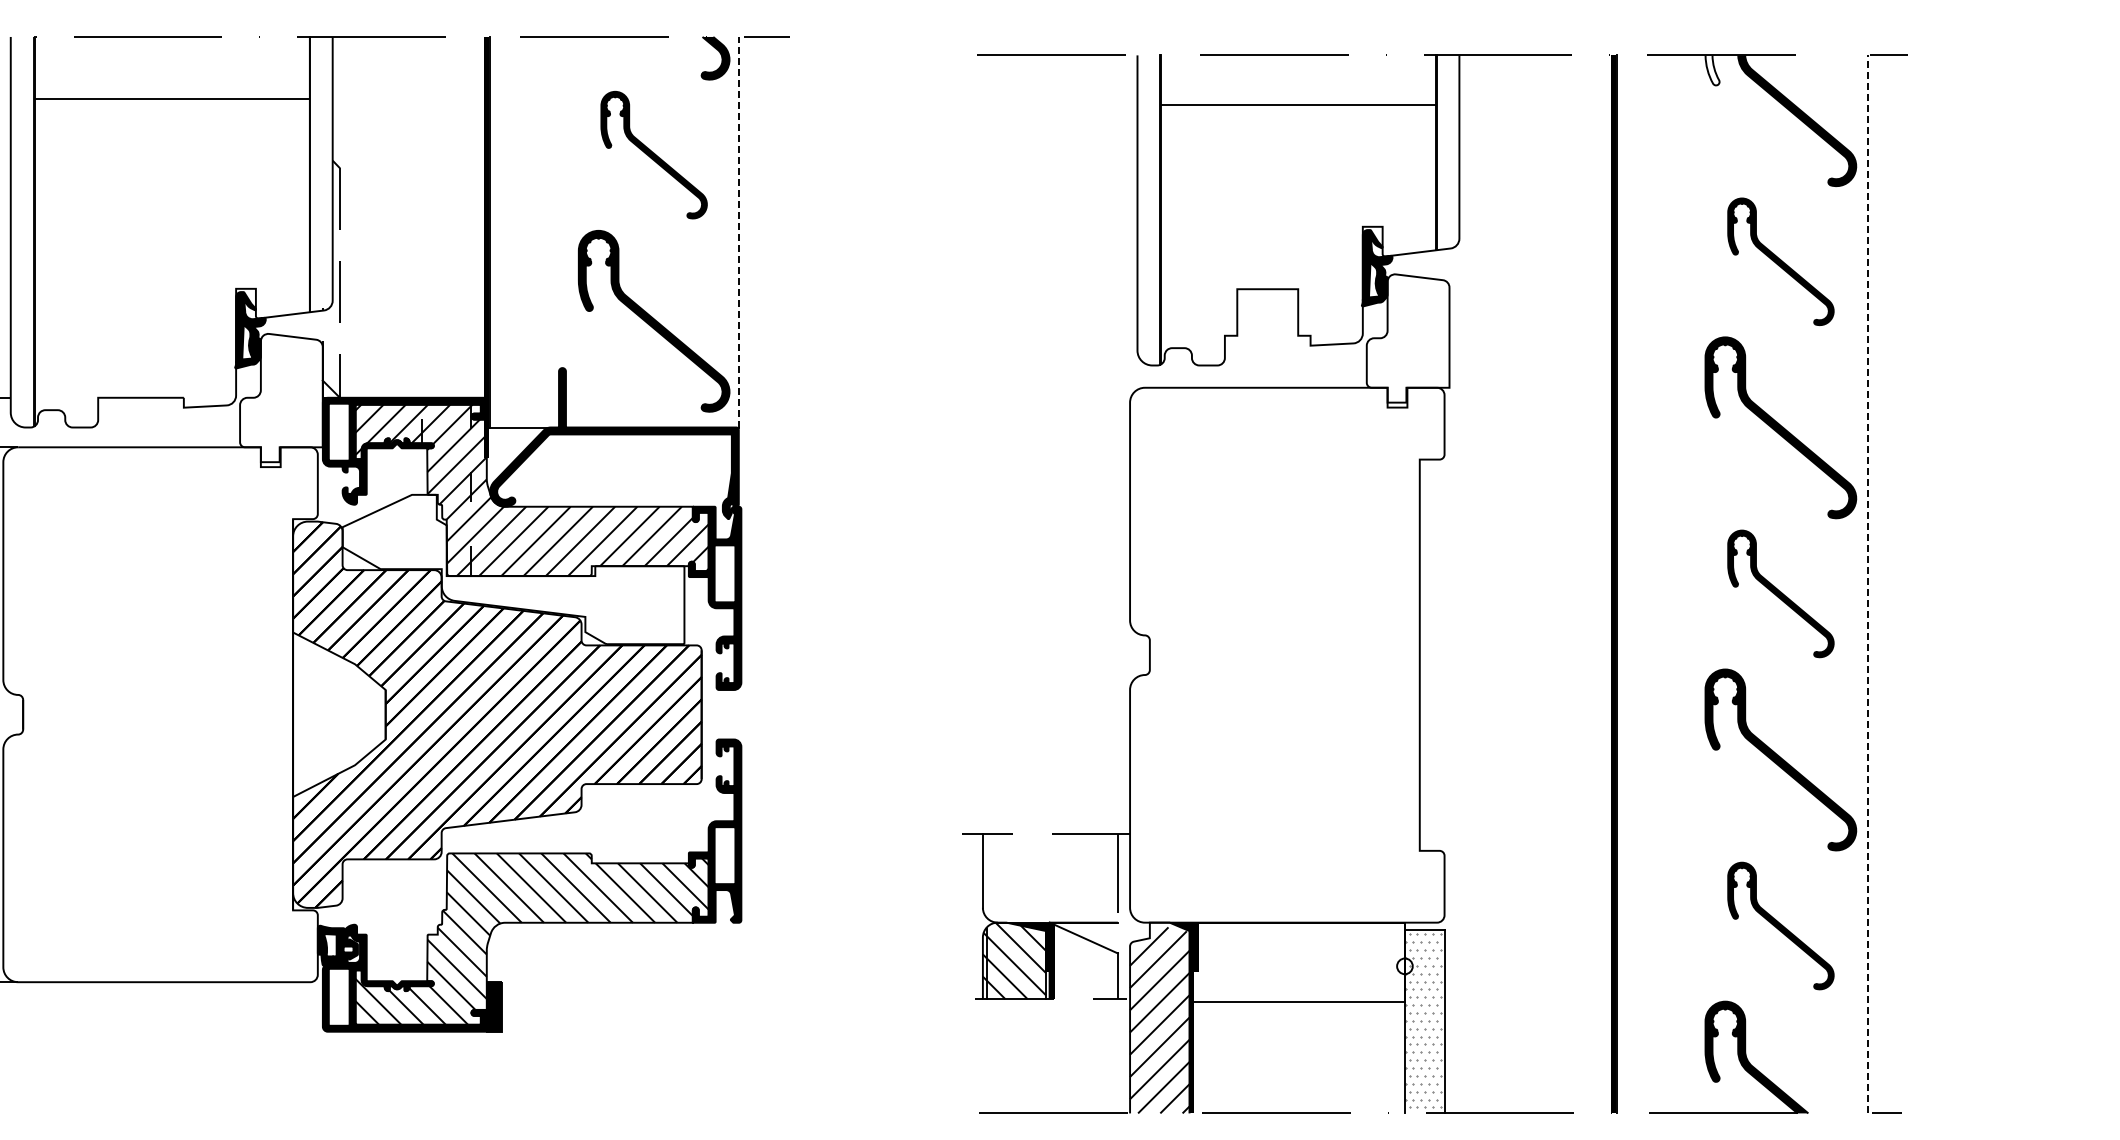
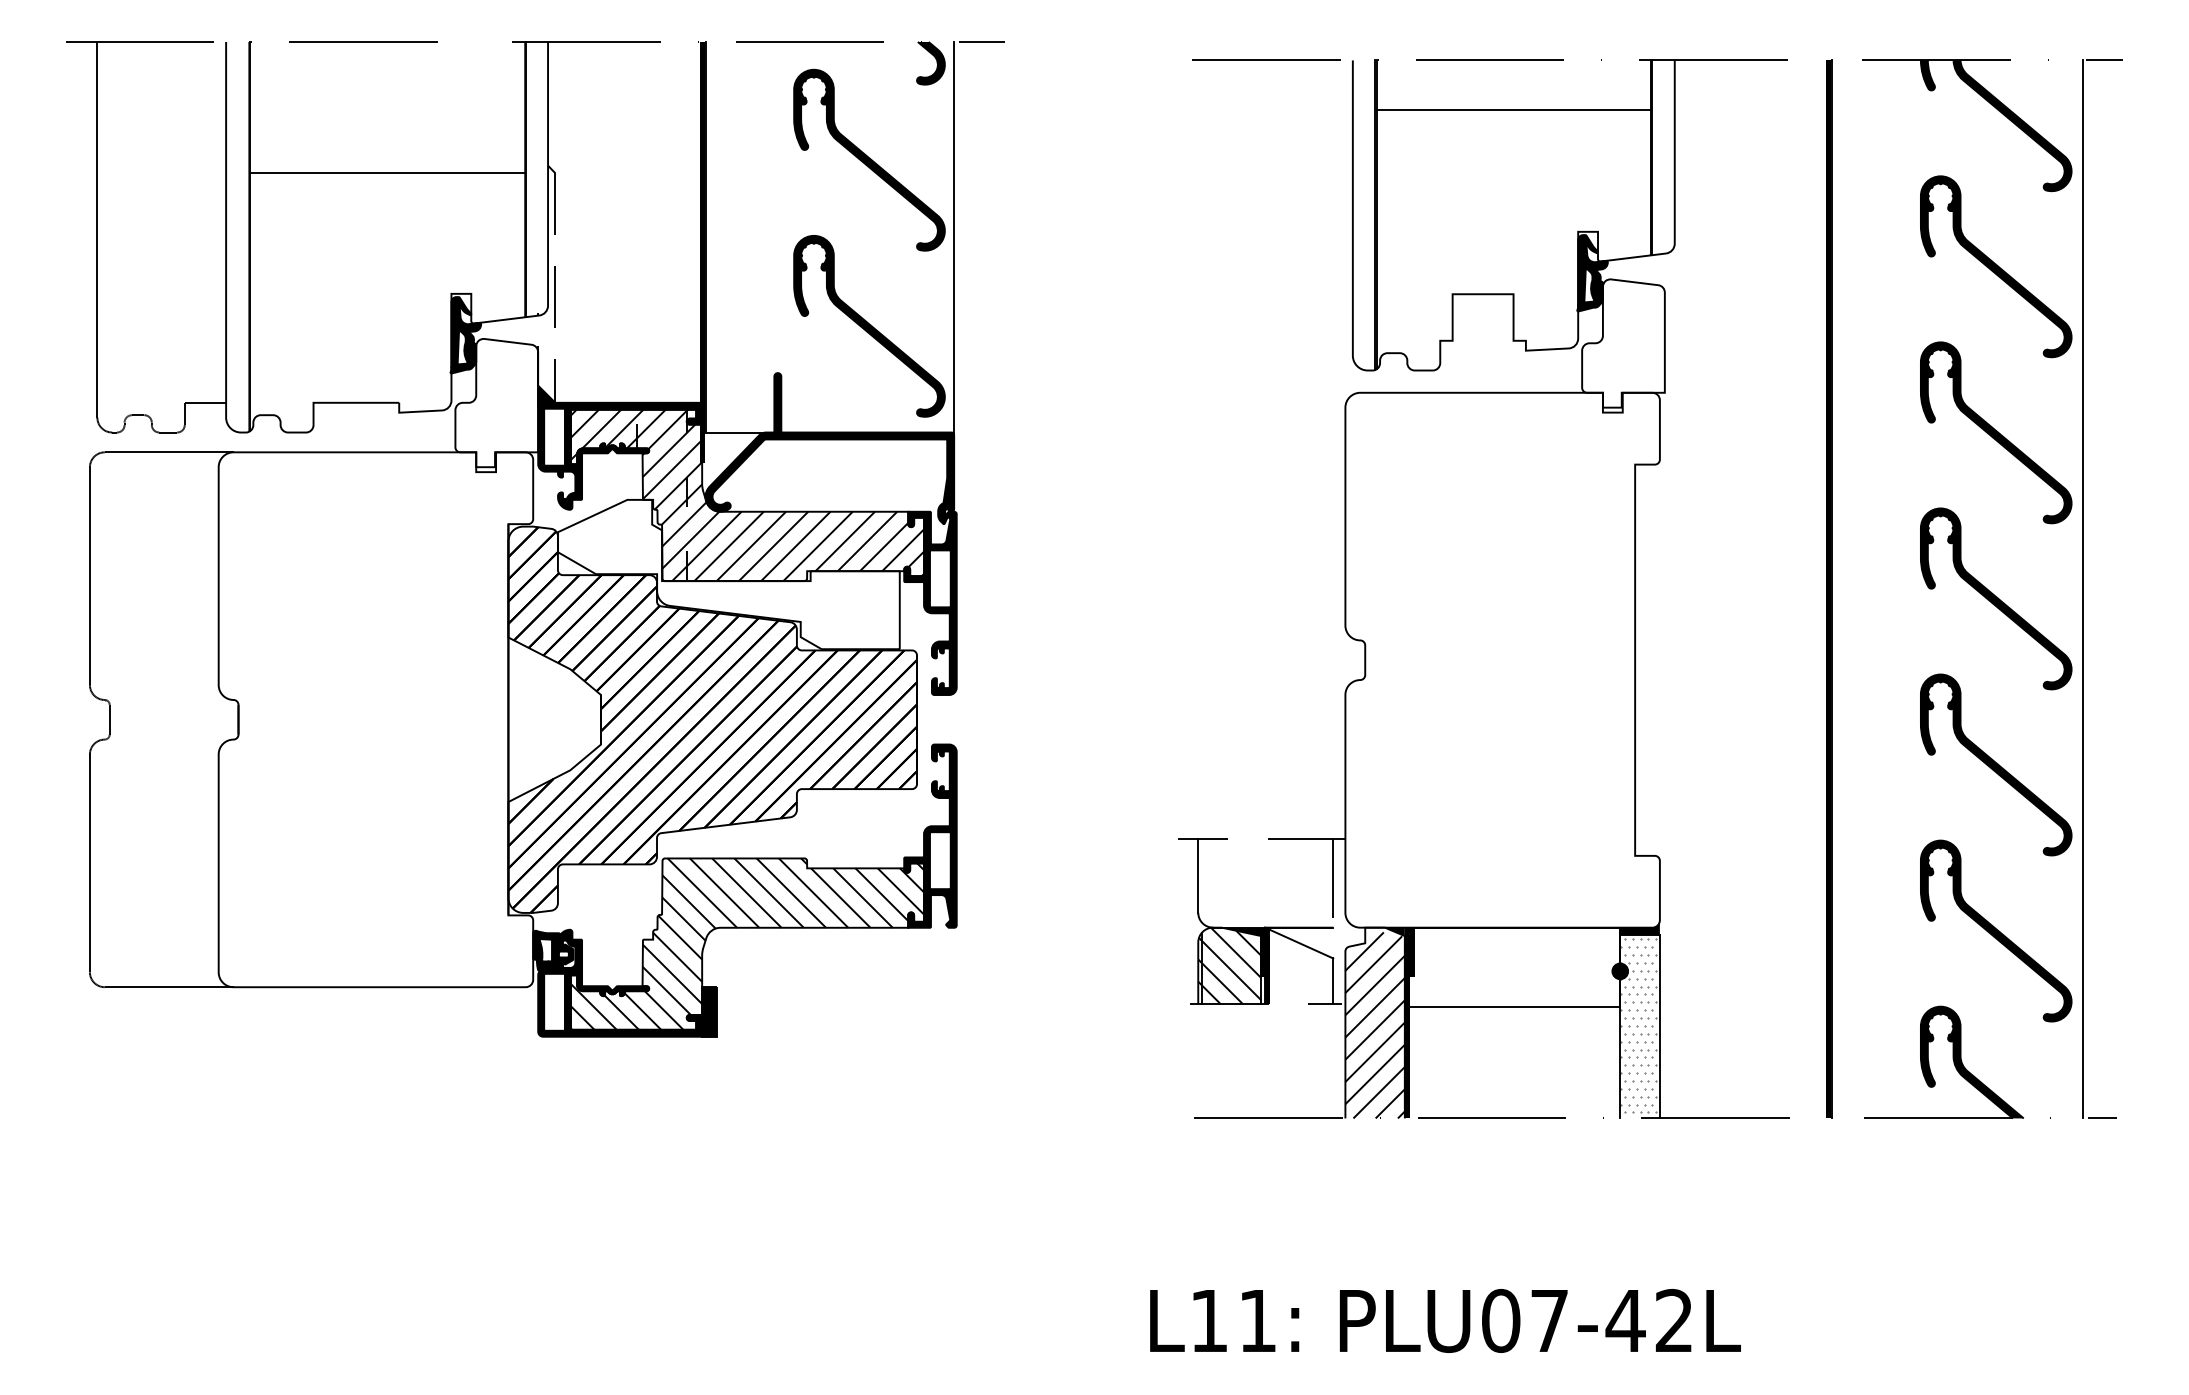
fill: (1712, 70) -> (1927, 75), added
line: (171, 99) -> (386, 172), moved
part: (654, 154) -> (869, 159), size x1.43
line: (739, 231) -> (954, 236), dashed -> solid
part: (1781, 261) -> (1996, 266), size x1.43
fill: (331, 388) -> (546, 393), added
line: (1868, 583) -> (2083, 588), dashed -> solid
part: (1781, 593) -> (1996, 598), size x1.43
fill: (1424, 922) -> (1639, 927), added
part: (1781, 925) -> (1996, 930), size x1.43
fill: (1405, 966) -> (1620, 971), added

